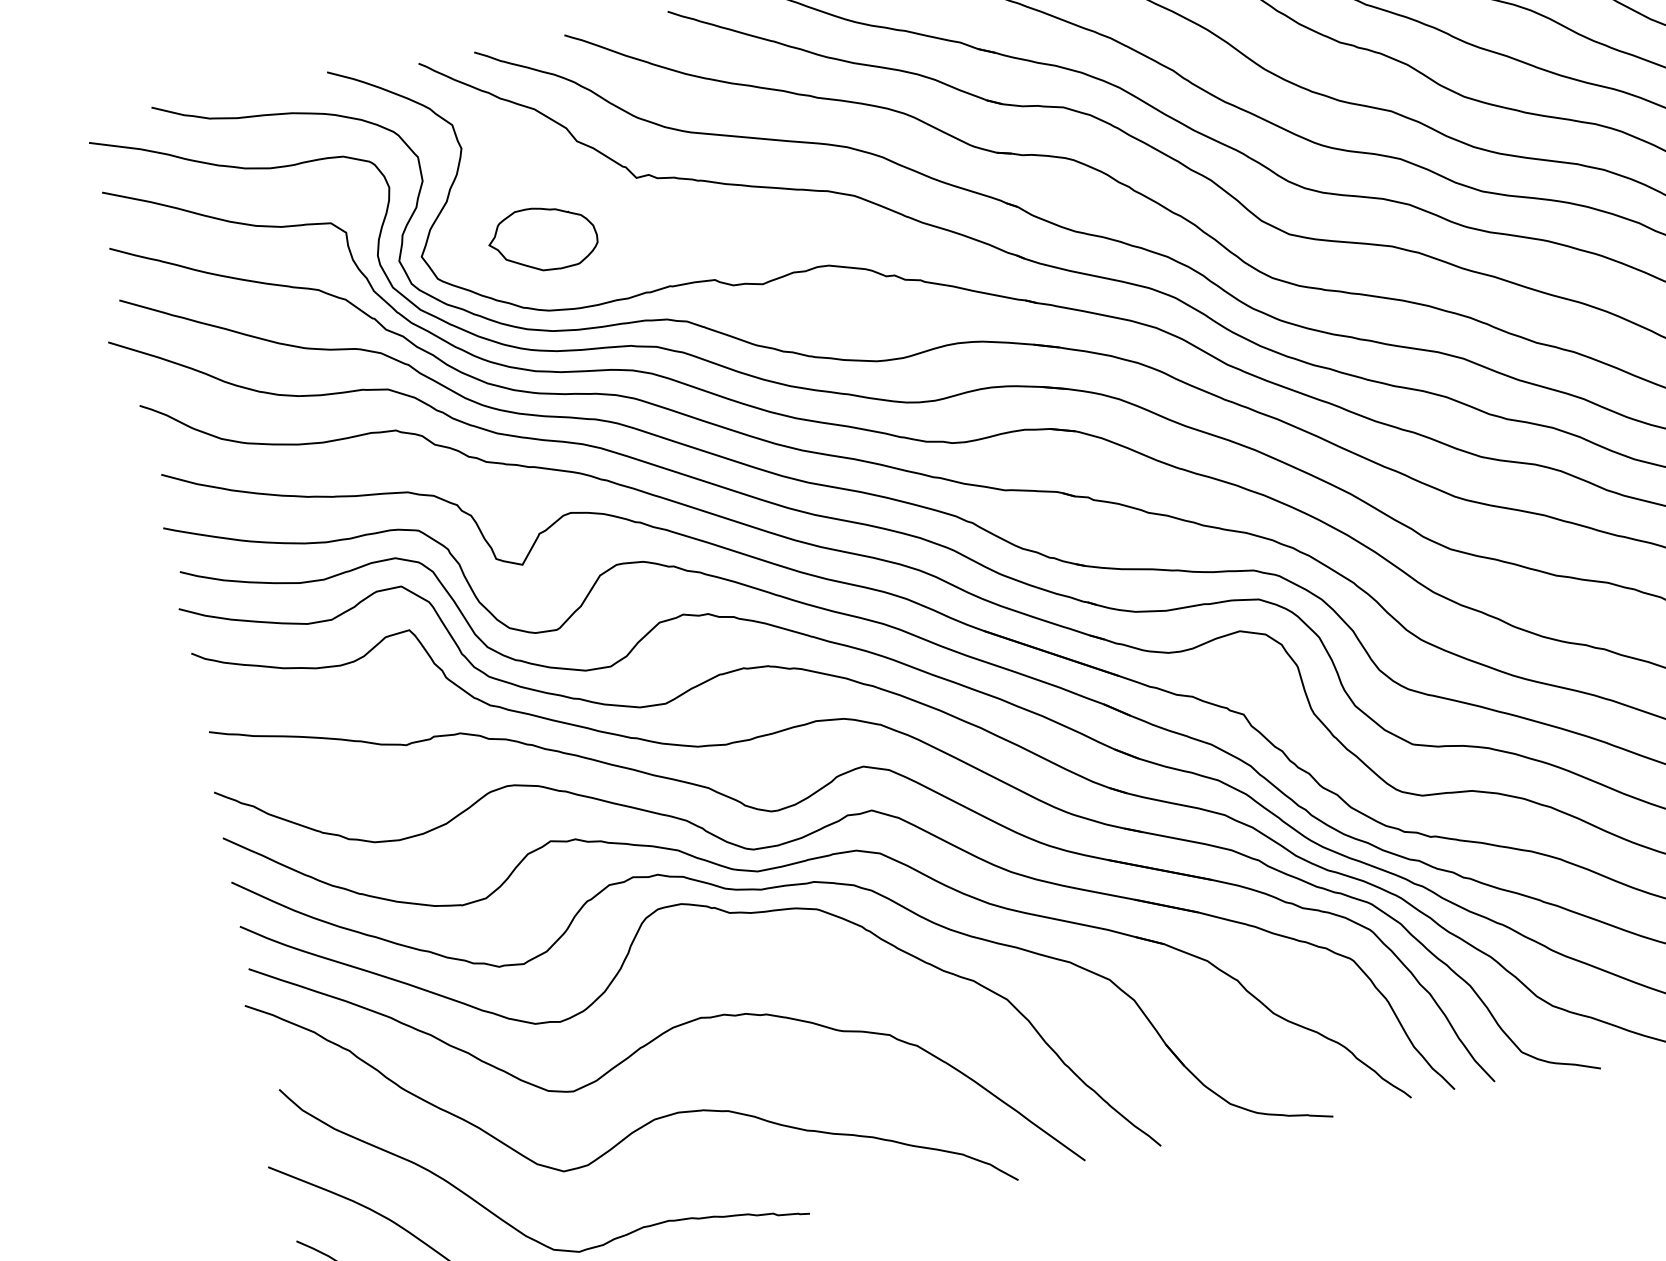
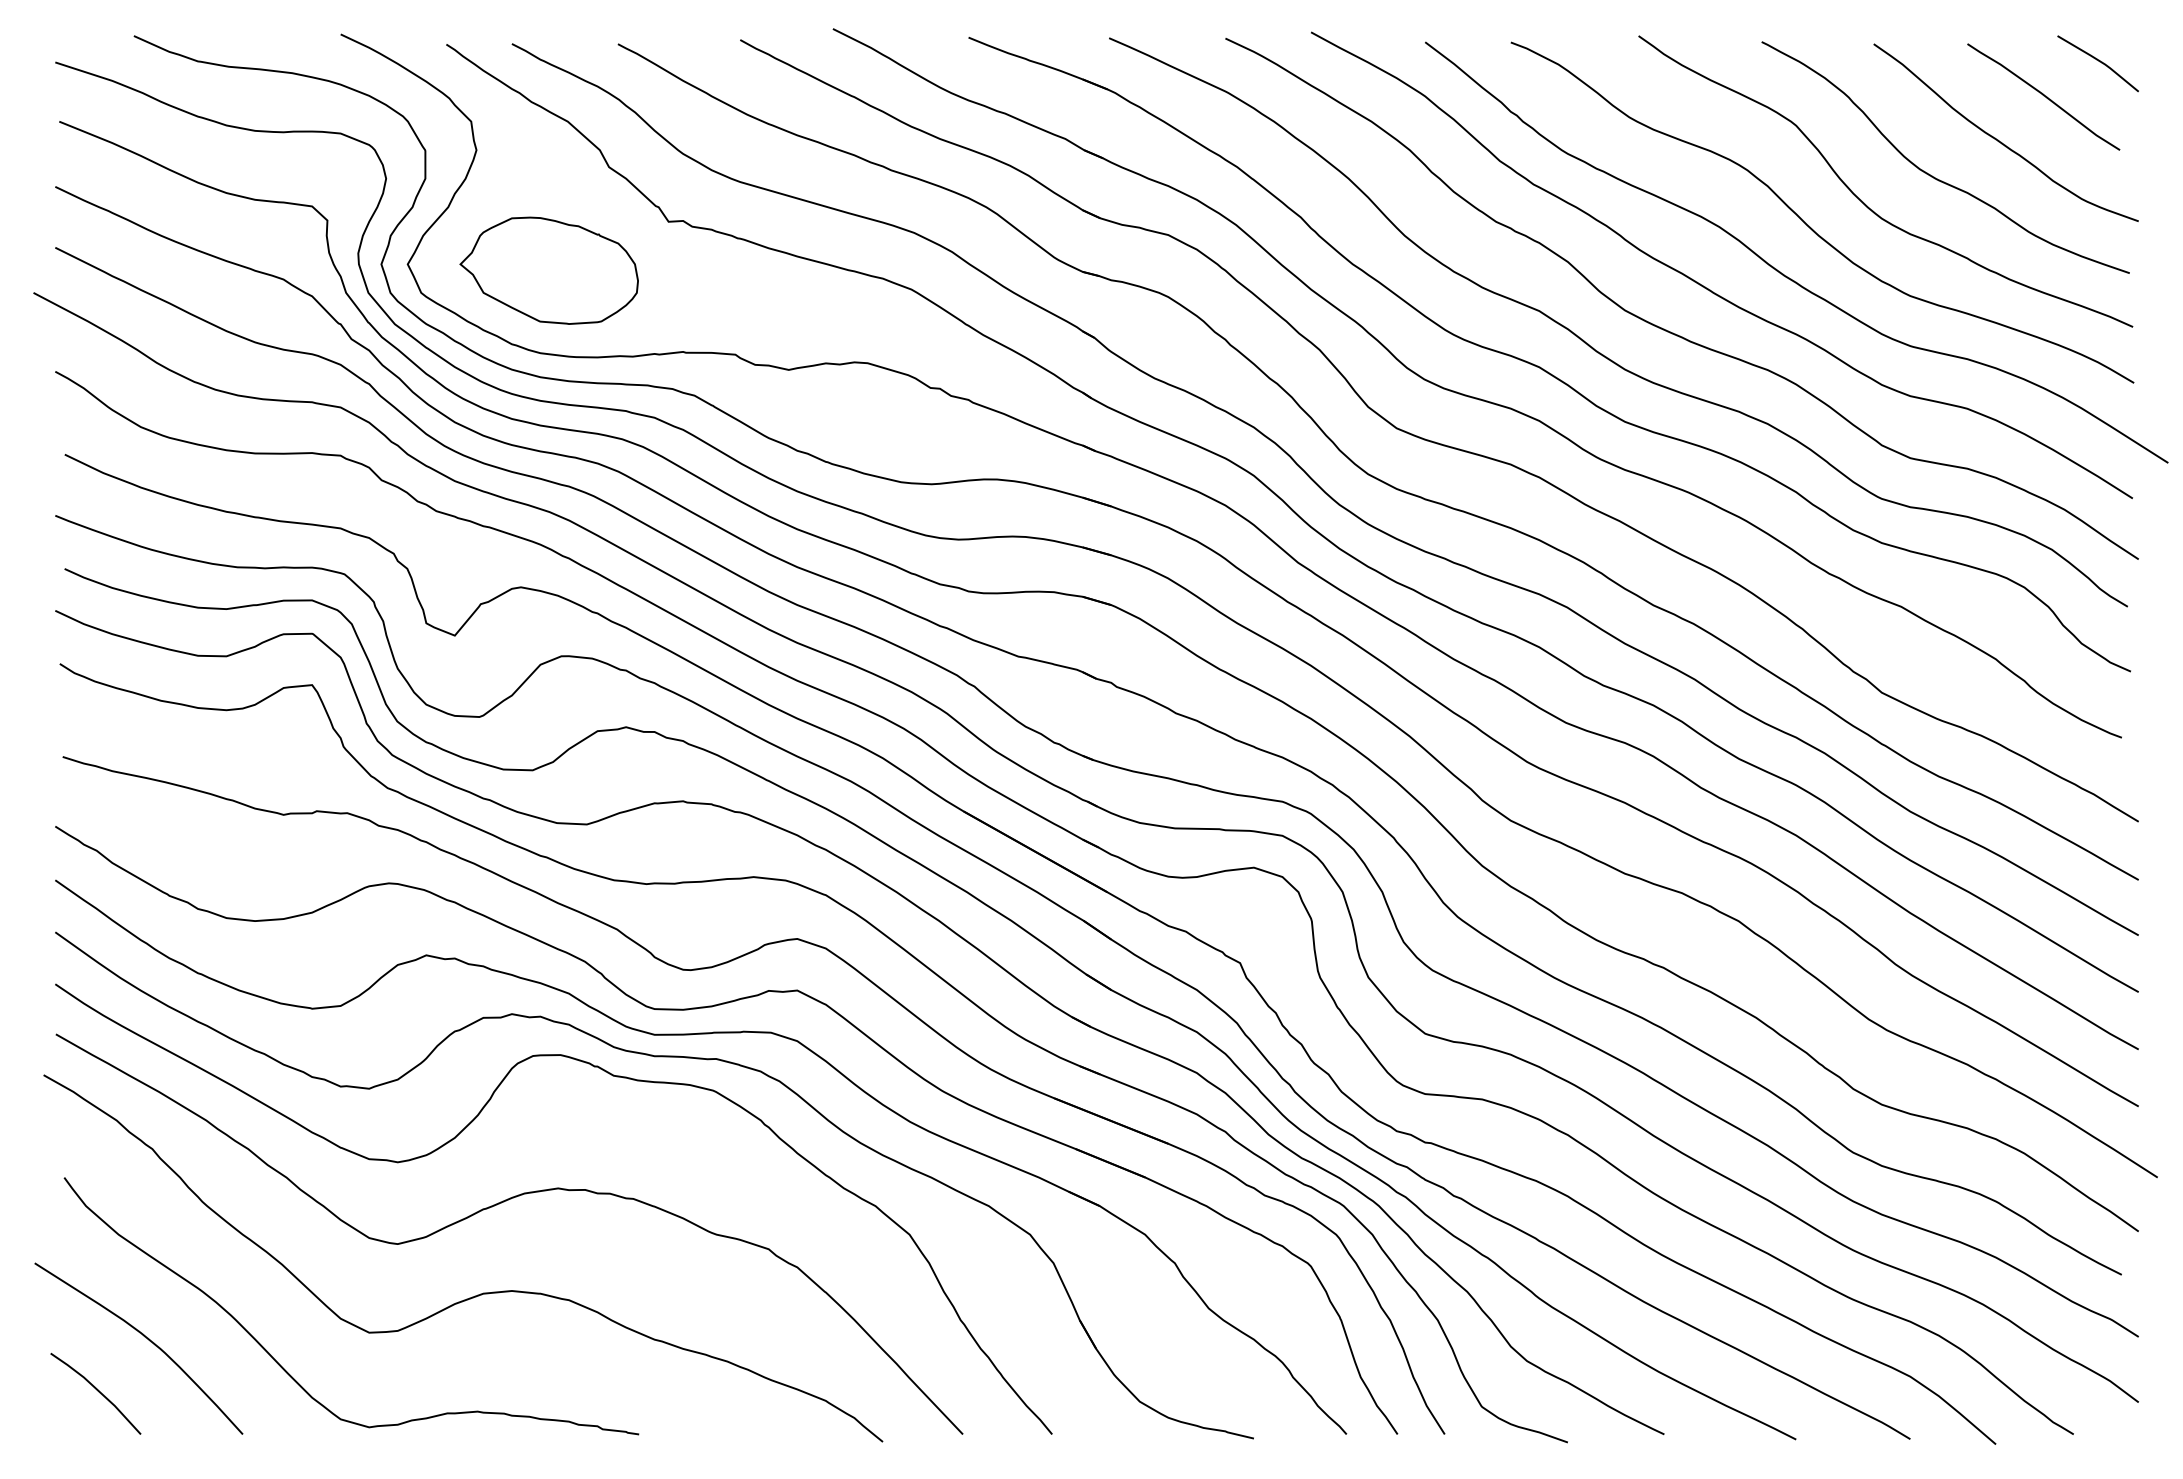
part: (542, 239) -> (548, 270), size x1.43

